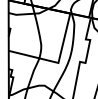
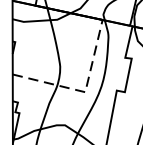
line: (58, 63) -> (85, 92), solid -> dashed

